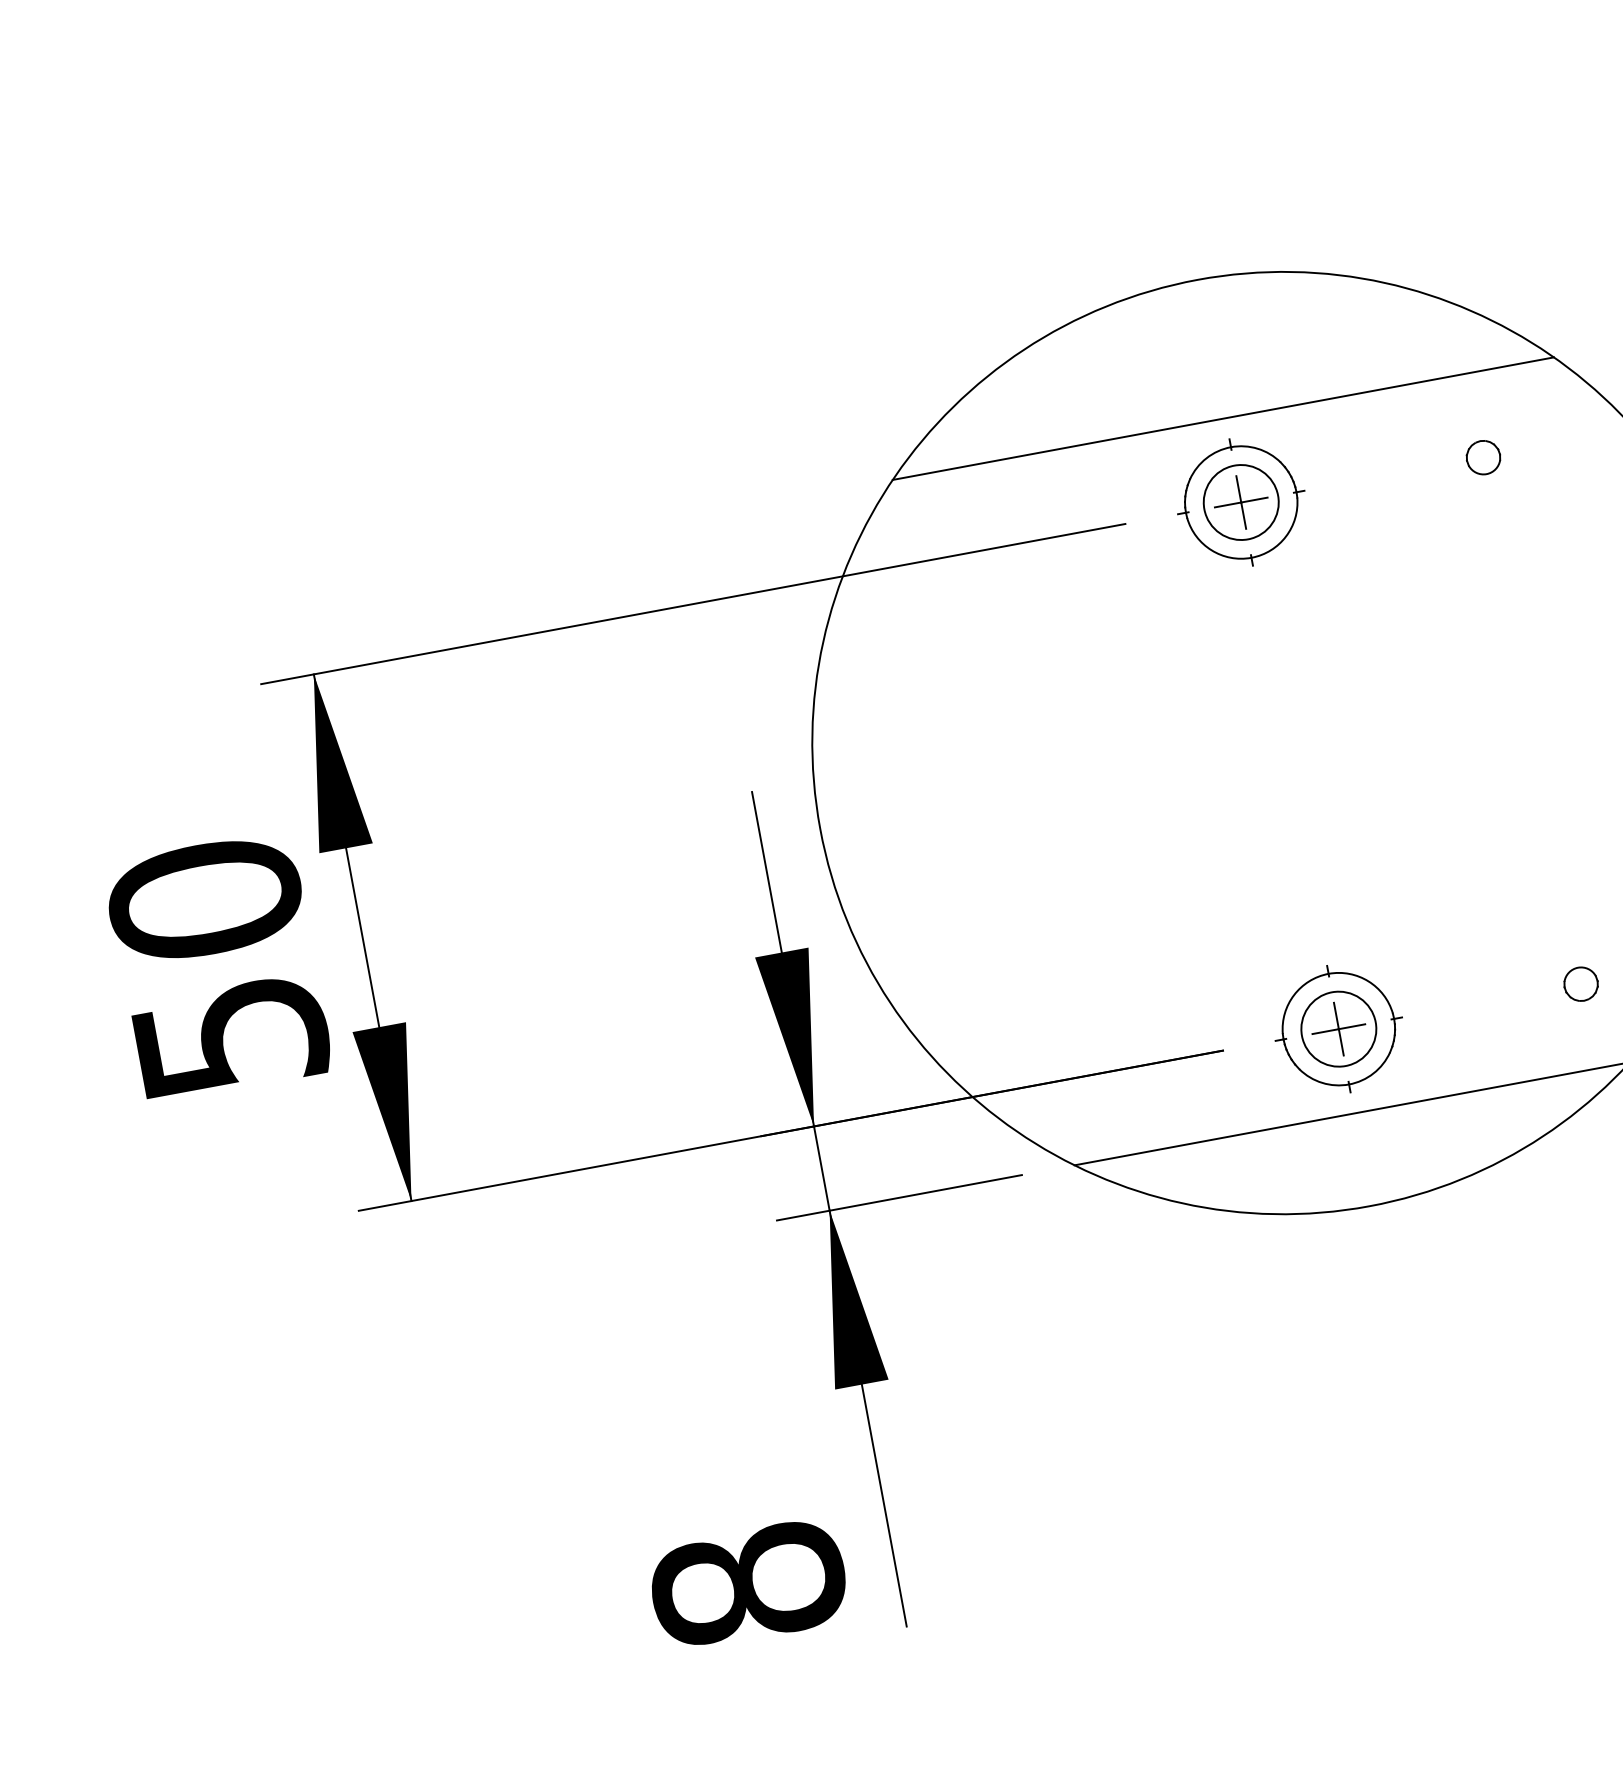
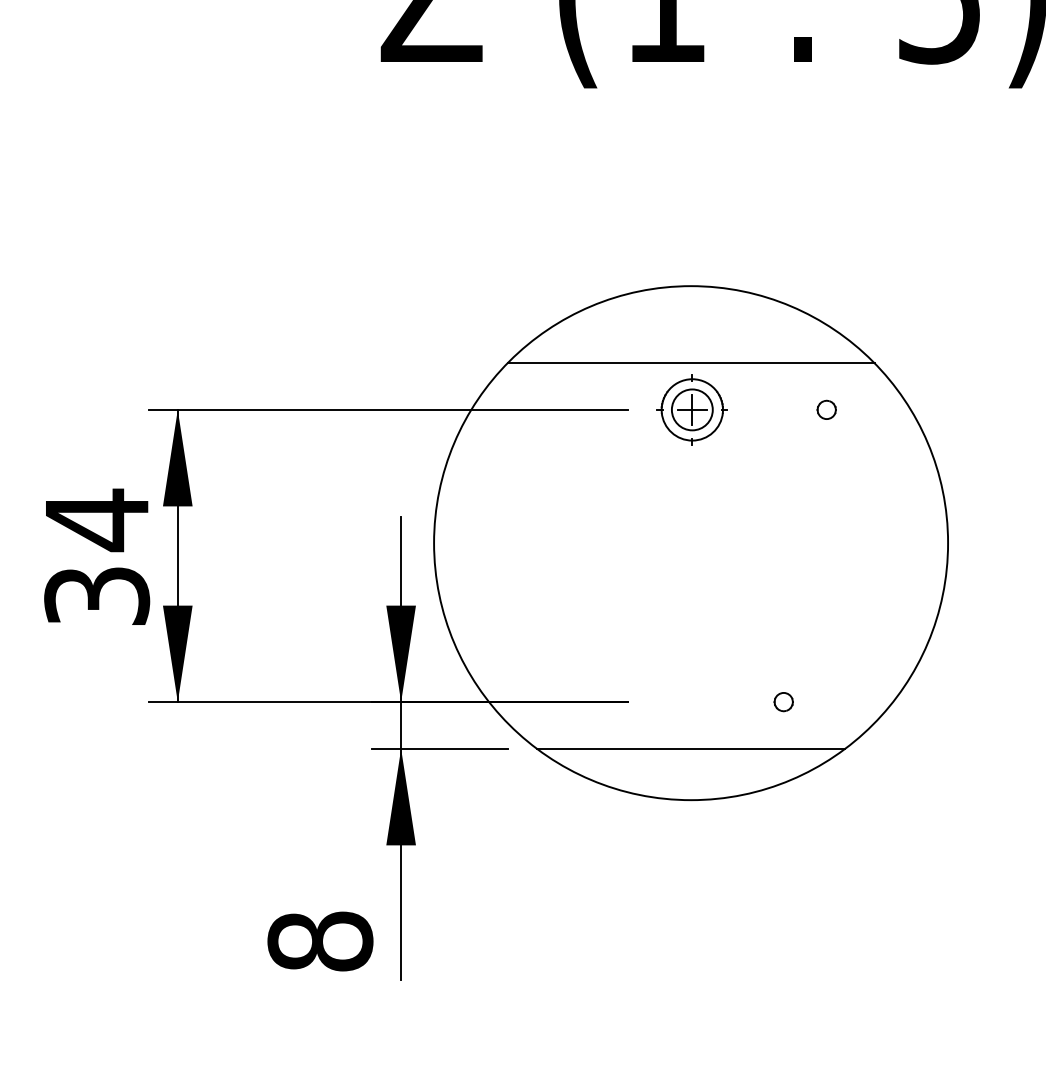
text: (218, 965) -> (97, 556), 50 -> 34
part: (1580, 985) -> (783, 702), moved
part: (1337, 1028) -> (691, 701), removed

